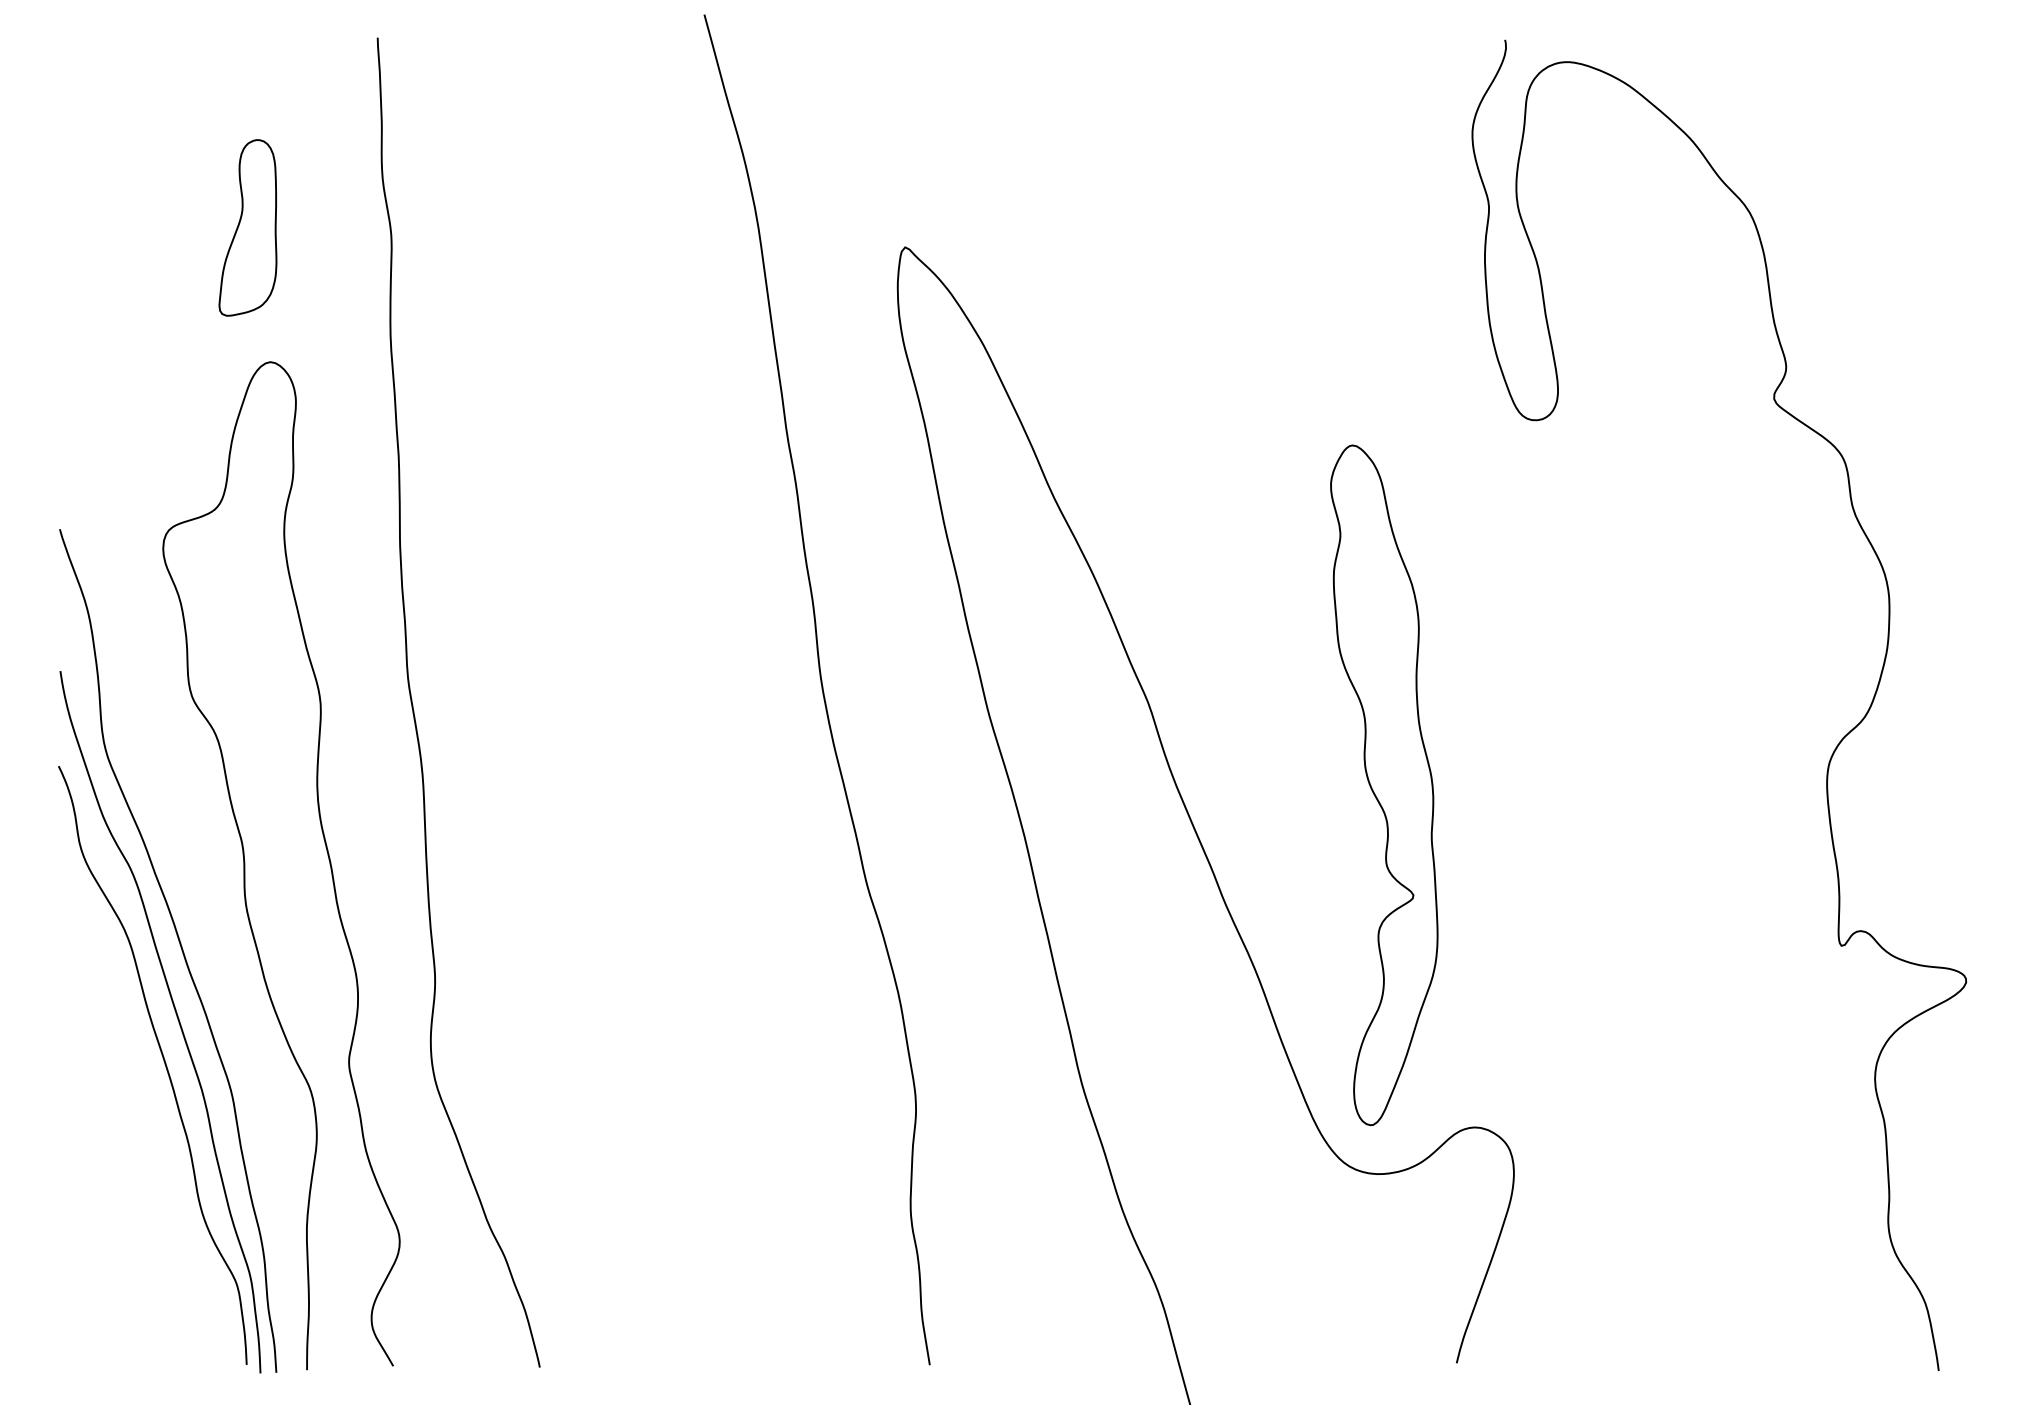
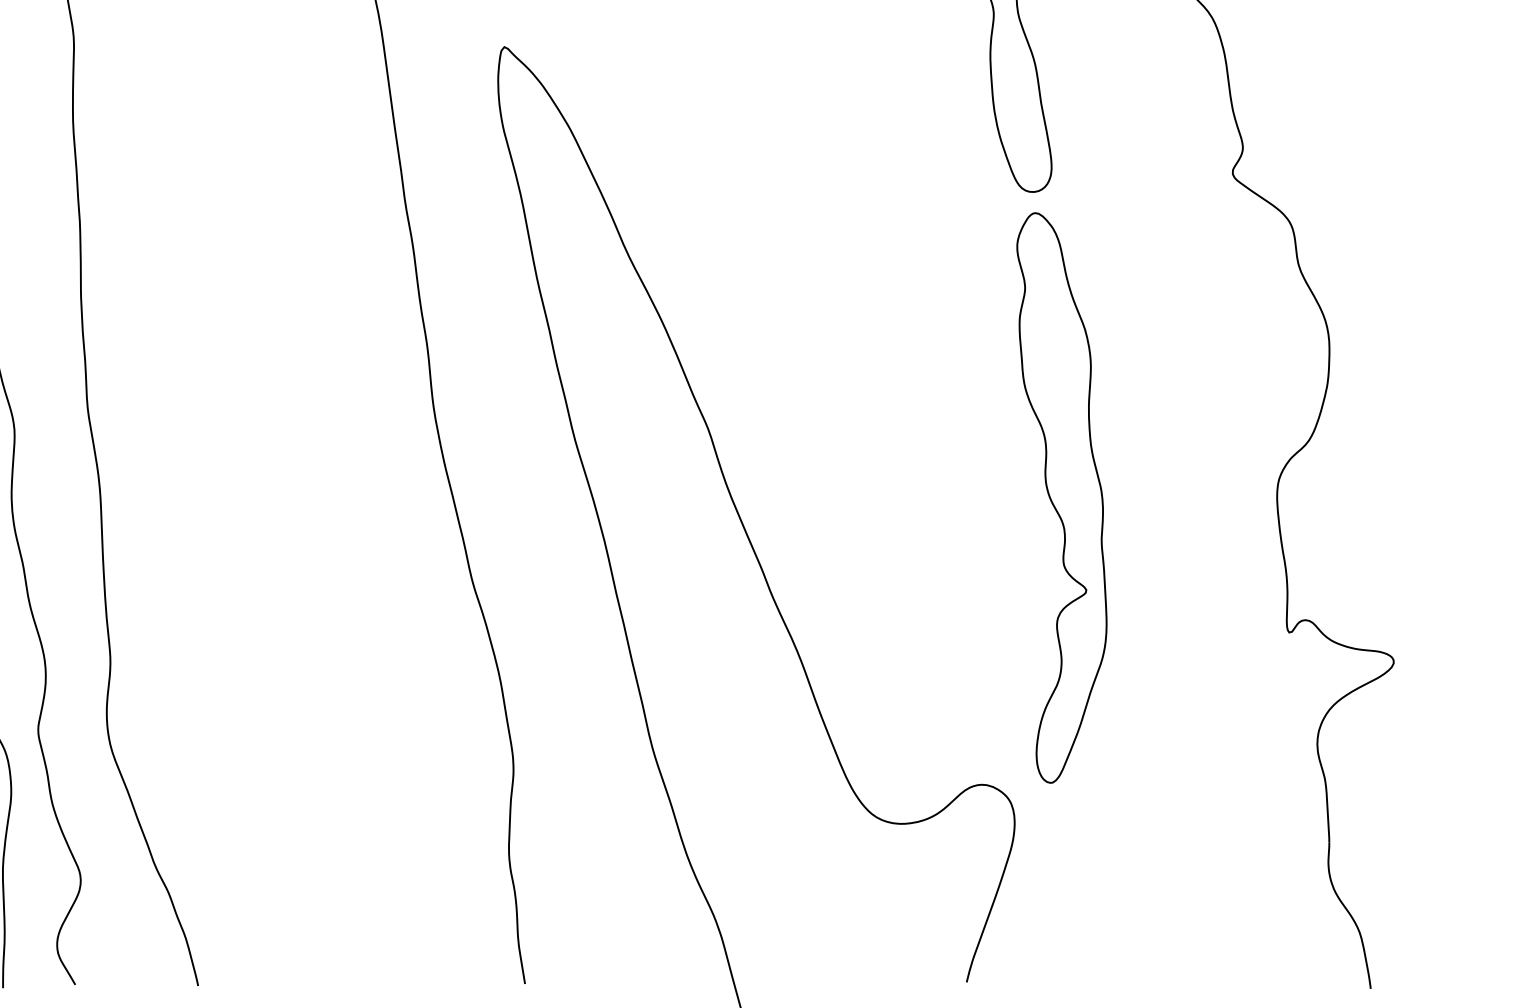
part: (1384, 785) -> (1062, 498), moved

